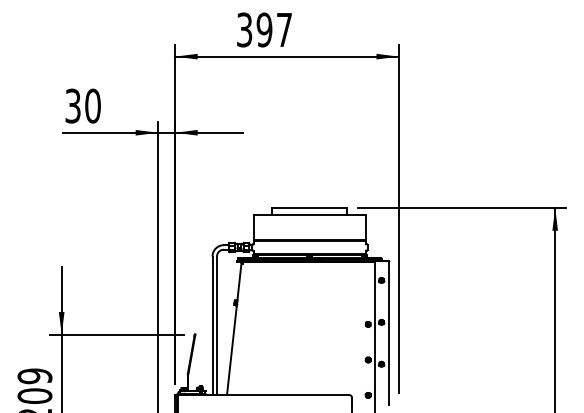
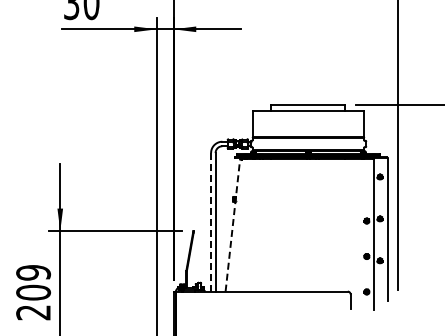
line: (212, 326) -> (211, 223), solid -> dashed
line: (234, 328) -> (233, 225), solid -> dashed

